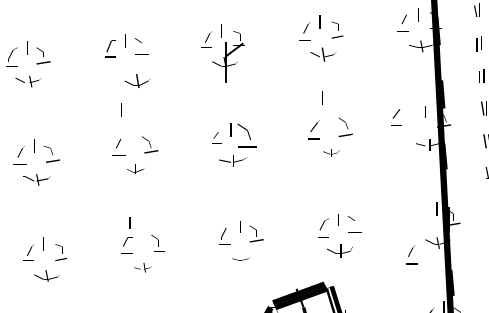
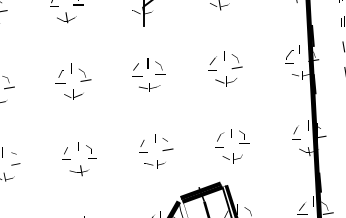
part: (137, 80) -> (66, 17), moved
line: (322, 97) -> (224, 55), moved
line: (121, 109) -> (71, 68), moved
part: (396, 117) -> (289, 57), moved
part: (246, 135) -> (160, 67), size x0.71
part: (216, 137) -> (136, 69), size x1.43
part: (331, 152) -> (226, 81), size x1.67
part: (135, 168) -> (73, 93), size x1.43
line: (129, 222) -> (78, 145), moved
part: (411, 254) -> (296, 132), moved
part: (240, 259) -> (155, 164), size x1.43
part: (142, 267) -> (79, 170), size x1.43

